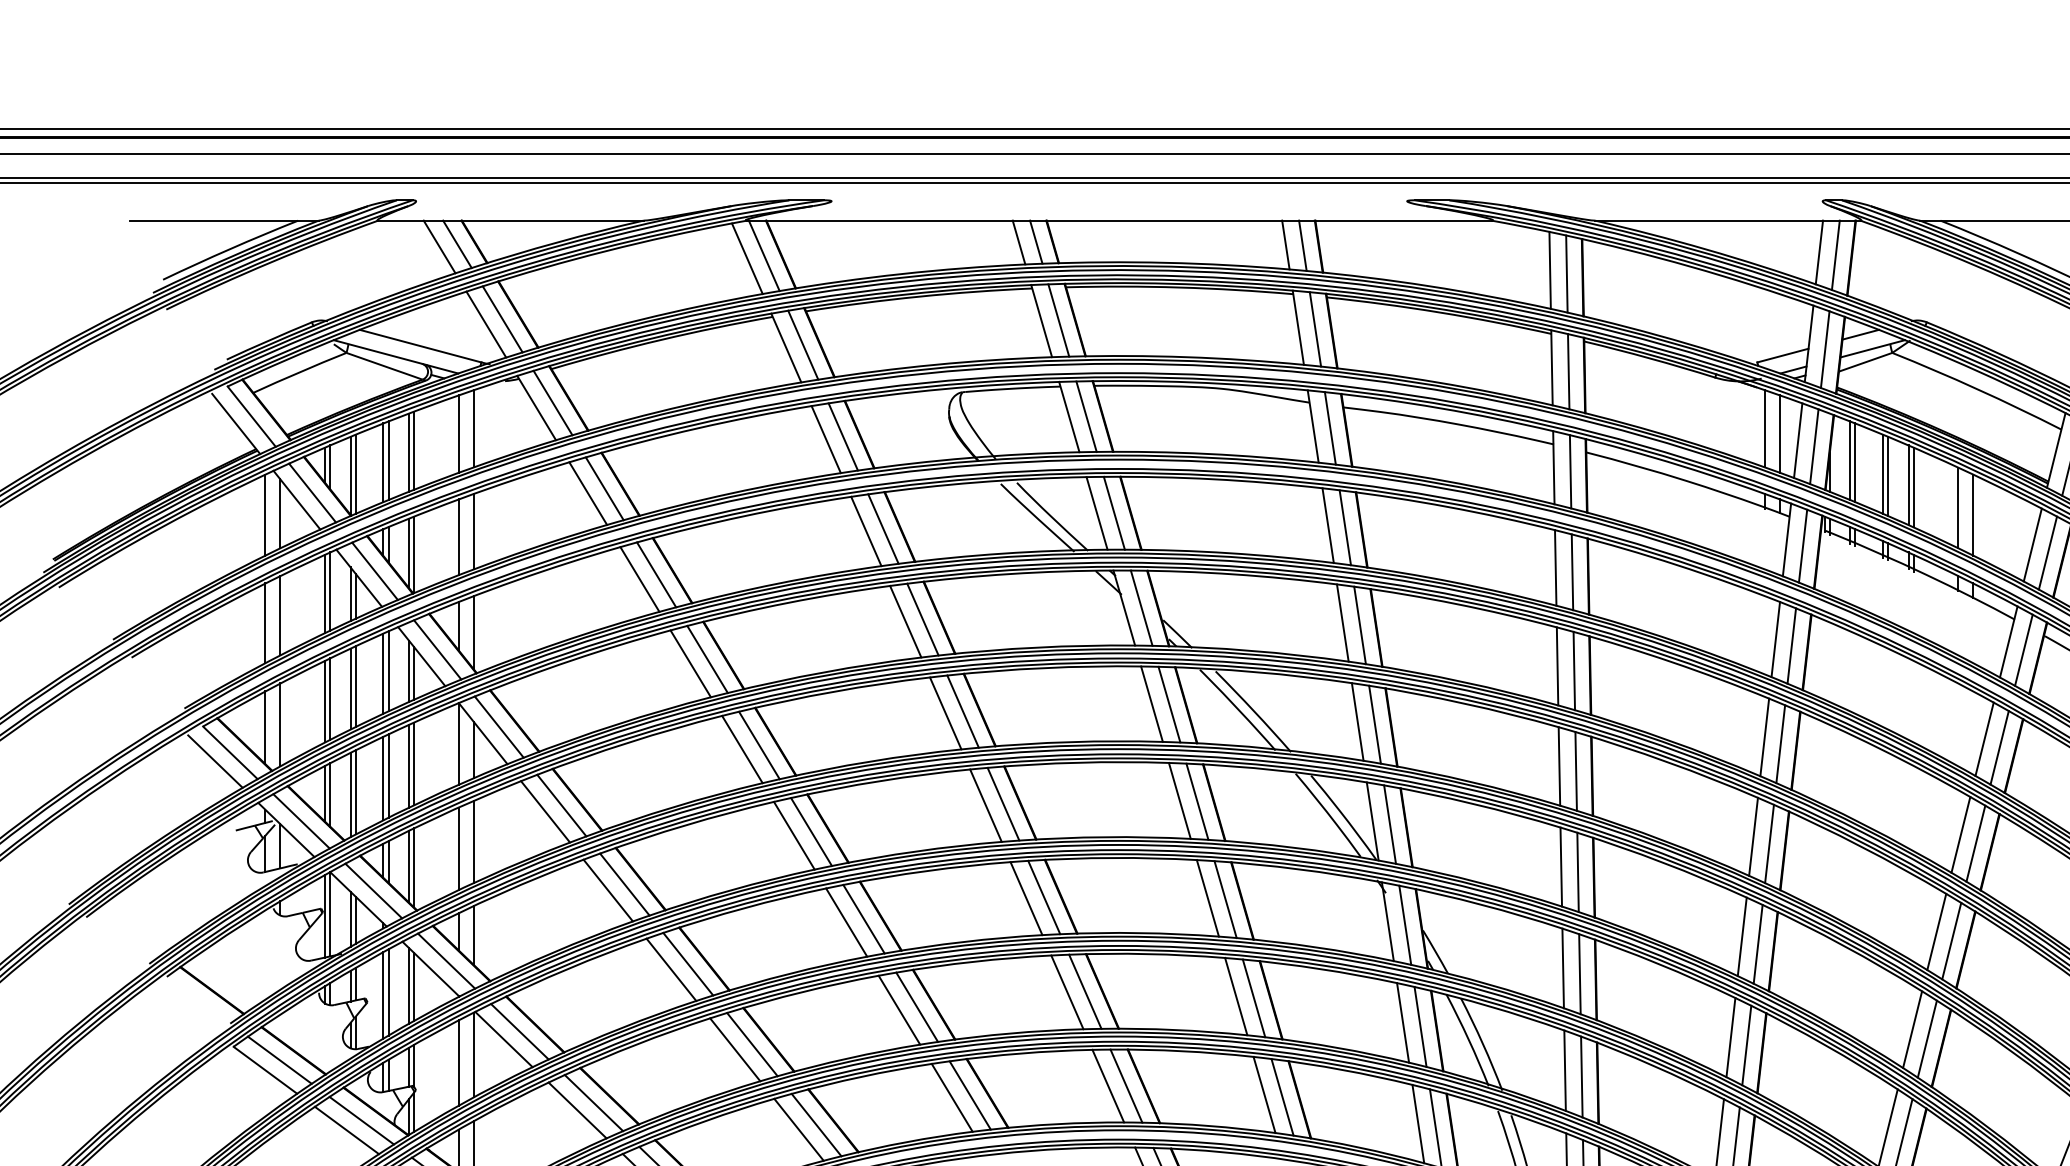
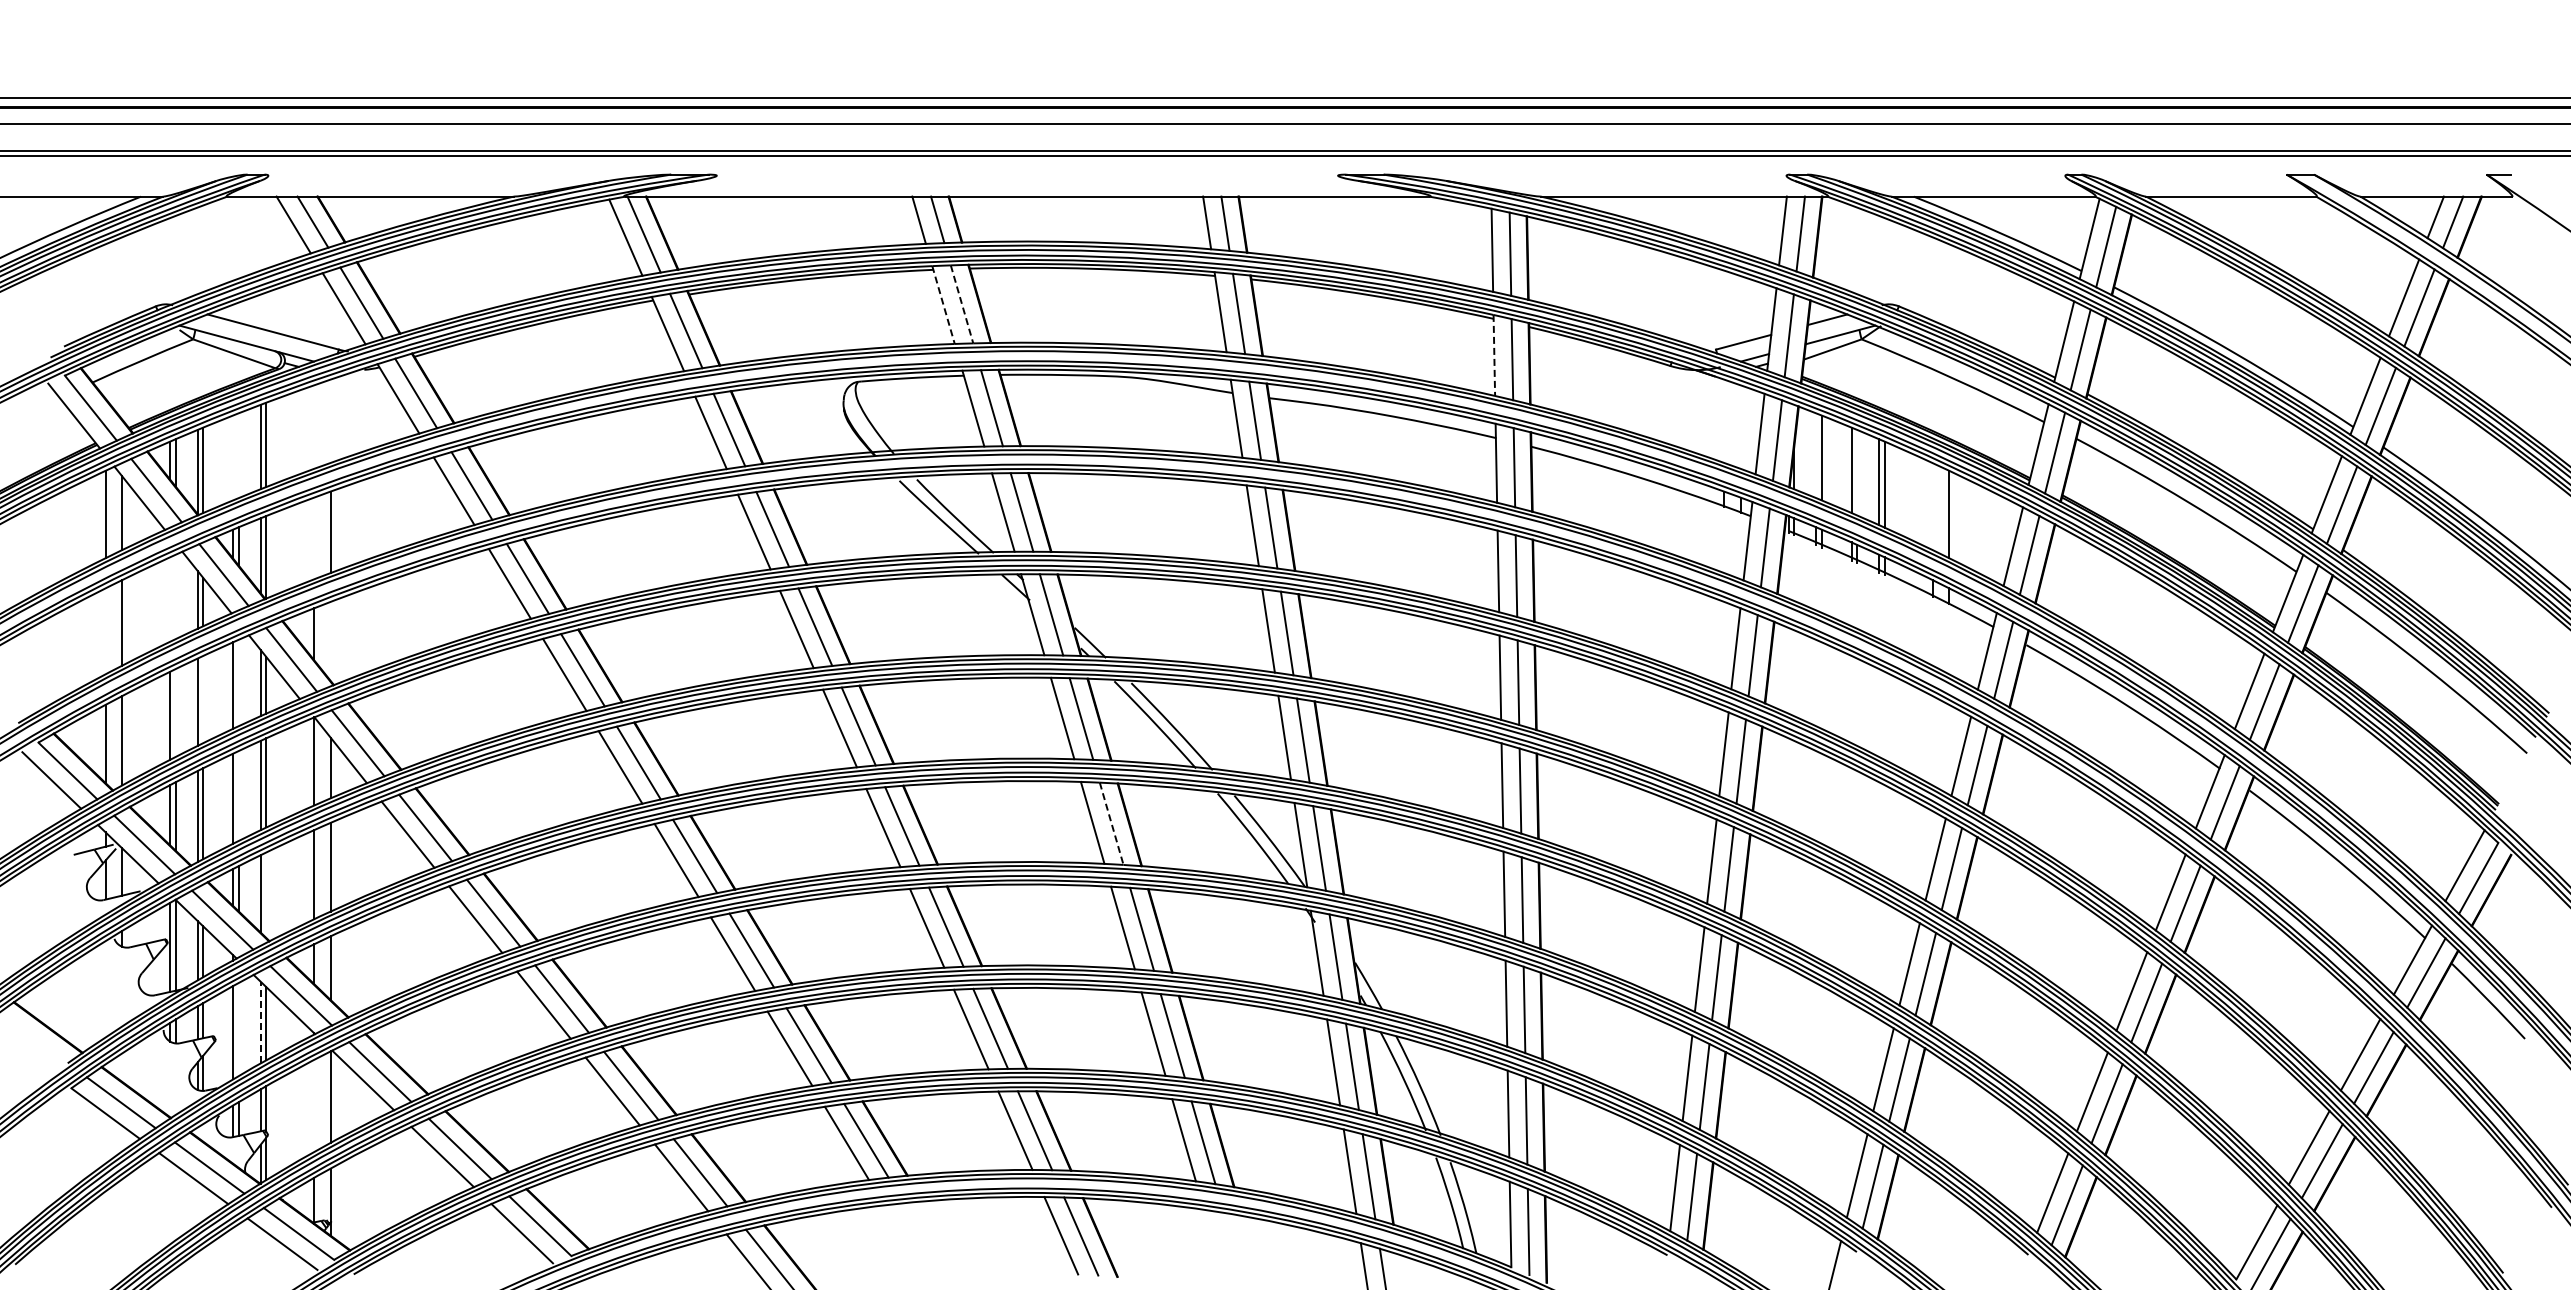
line: (1059, 320) -> (962, 304), solid -> dashed
line: (1041, 321) -> (943, 305), solid -> dashed
line: (1552, 367) -> (1494, 355), solid -> dashed
line: (473, 428) -> (330, 420), removed
line: (1765, 428) -> (1724, 420), removed
line: (458, 433) -> (314, 426), removed
line: (1780, 433) -> (1740, 426), removed
line: (388, 460) -> (238, 455), removed
line: (1850, 460) -> (1816, 455), removed
line: (382, 462) -> (232, 457), removed
line: (1888, 476) -> (1857, 472), removed
line: (1957, 507) -> (1932, 506), removed
line: (458, 537) -> (314, 538), removed
line: (330, 591) -> (175, 596), removed
line: (325, 593) -> (170, 599), removed
line: (265, 623) -> (105, 631), removed
line: (473, 631) -> (330, 640), removed
line: (388, 670) -> (238, 682), removed
line: (356, 686) -> (203, 699), removed
line: (330, 698) -> (175, 712), removed
line: (388, 776) -> (238, 796), removed
line: (1197, 801) -> (1111, 823), solid -> dashed
line: (414, 867) -> (266, 894), removed
line: (408, 985) -> (260, 1022), solid -> dashed
line: (388, 992) -> (238, 1029), removed
line: (458, 1062) -> (314, 1105), removed

